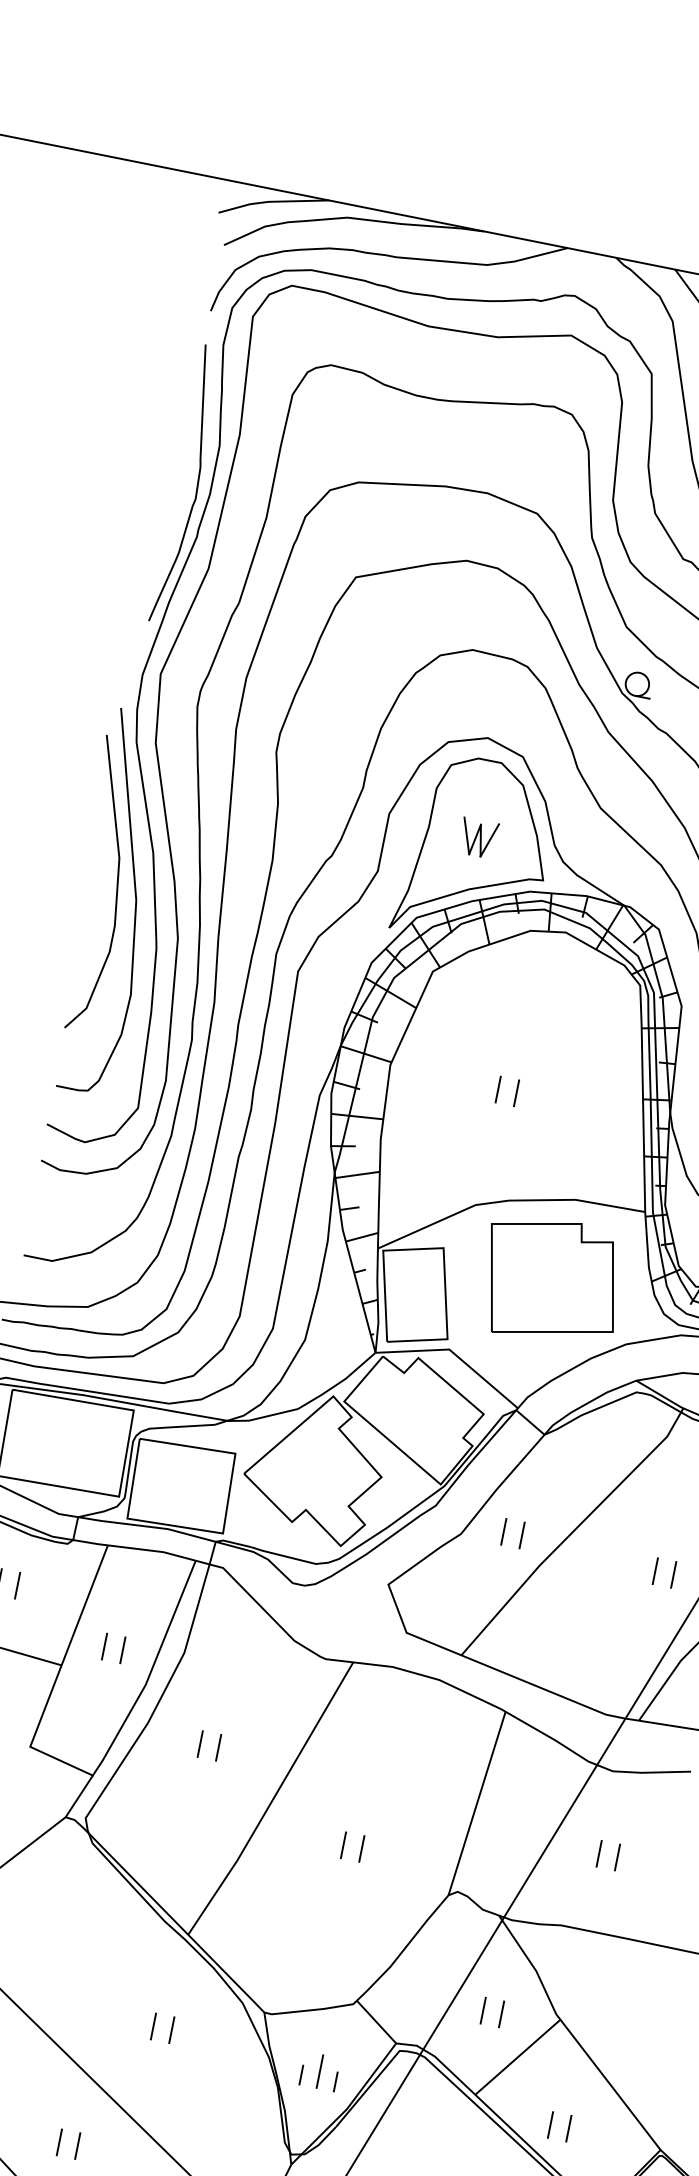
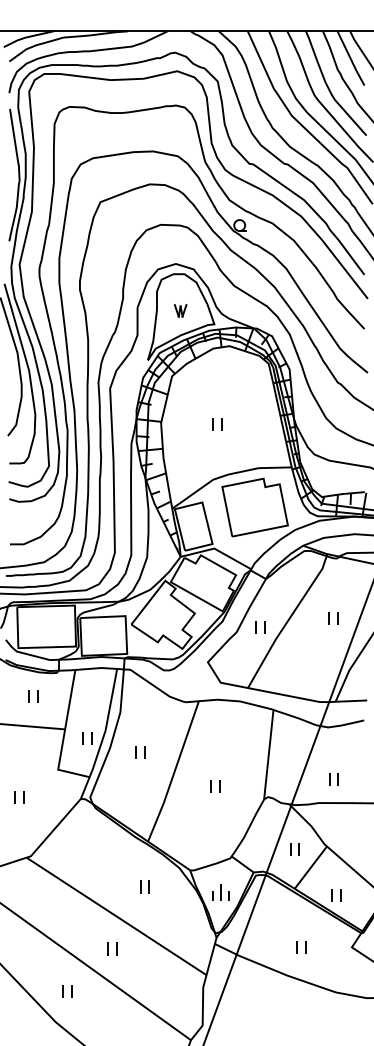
part: (478, 837) -> (180, 310), size x0.7
part: (663, 1572) -> (333, 618), moved
part: (113, 1647) -> (87, 738), moved
part: (607, 1855) -> (333, 779), moved

